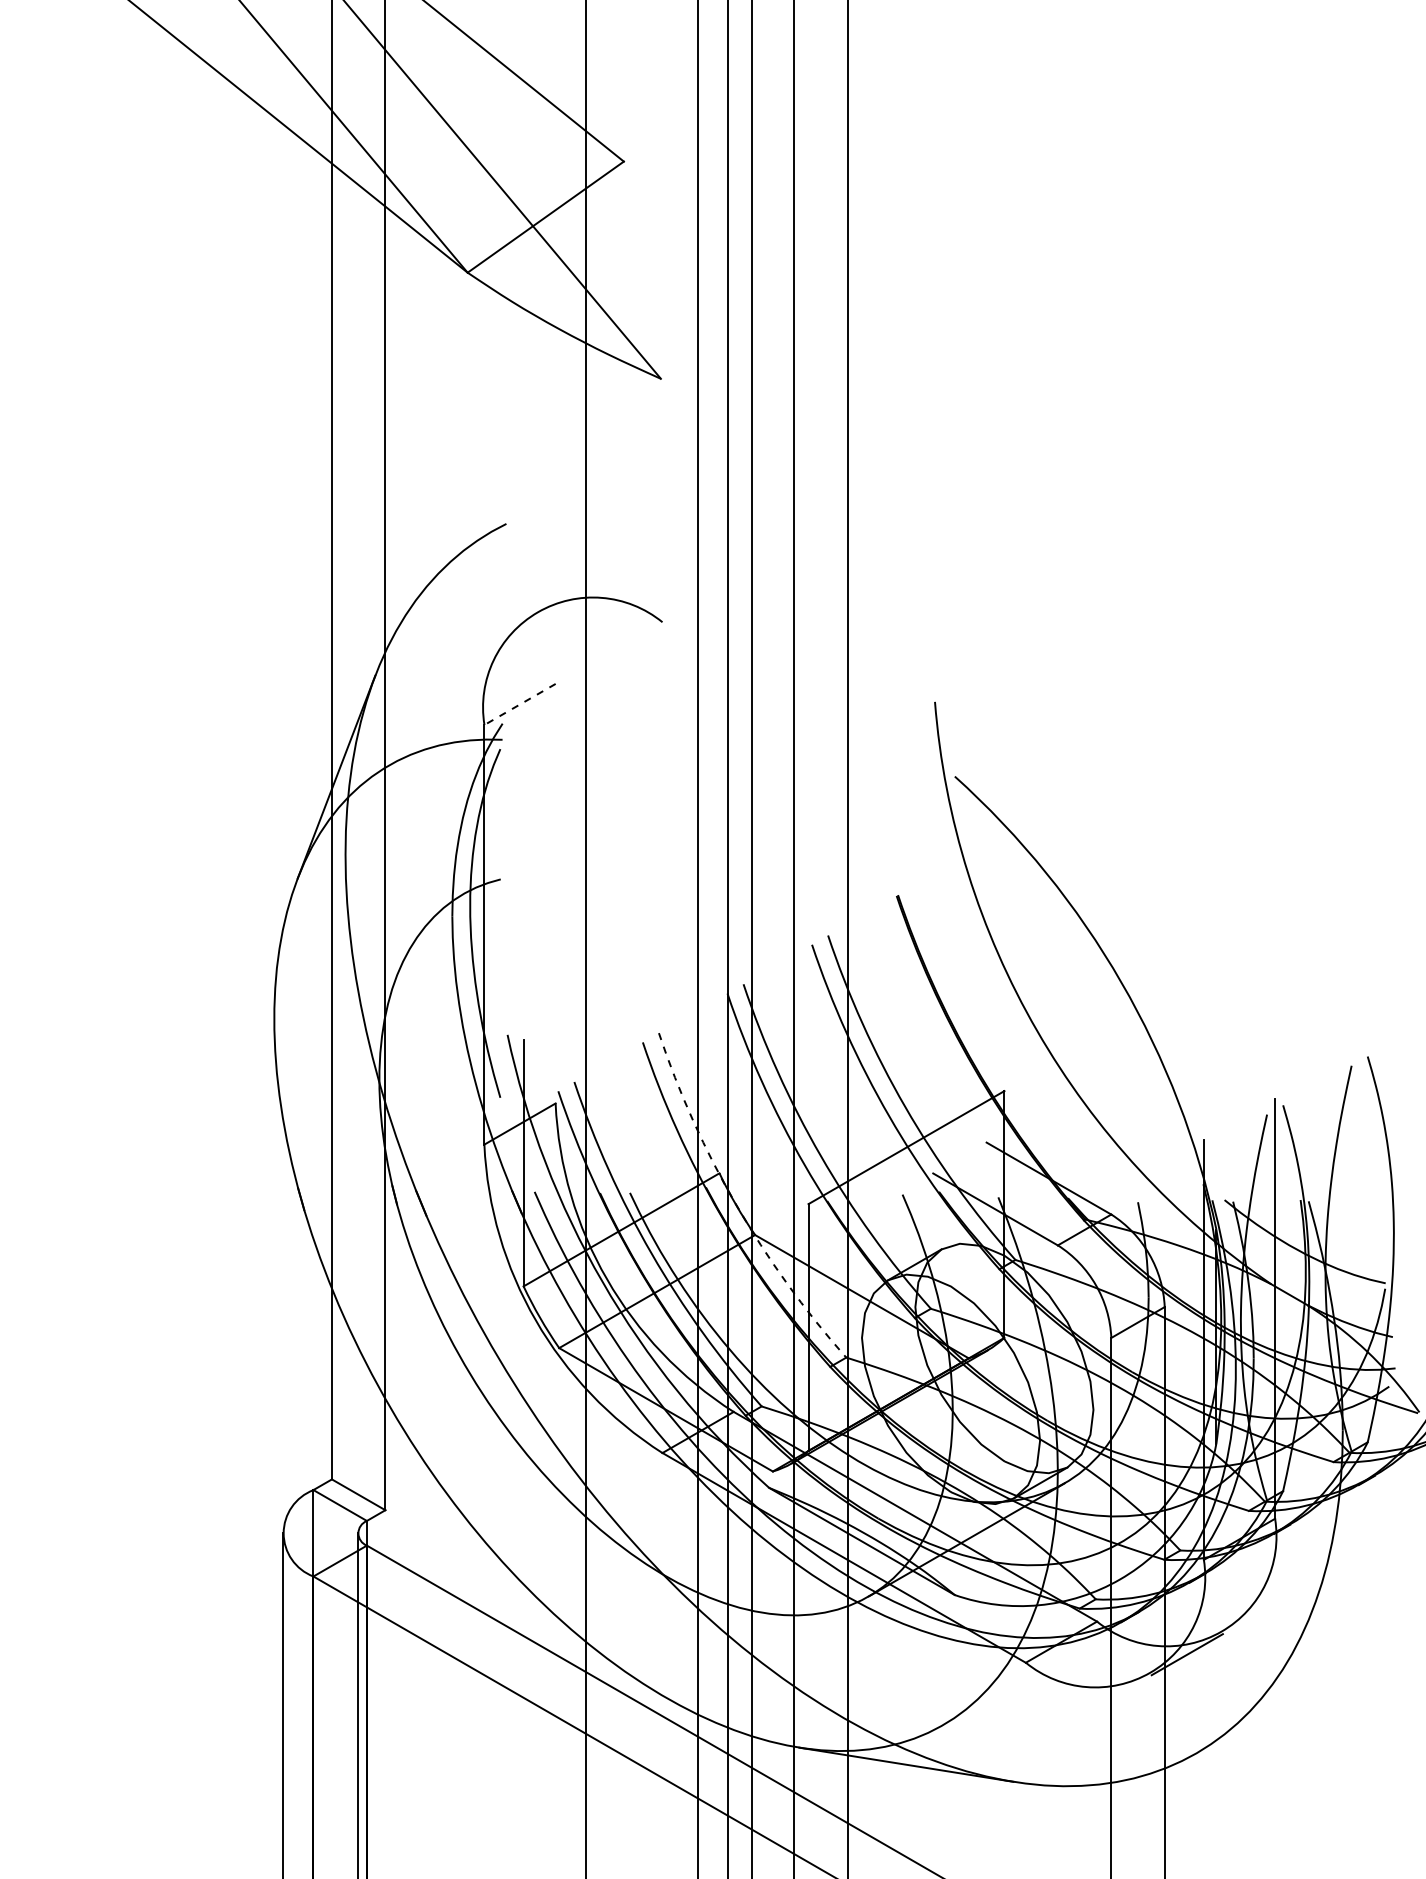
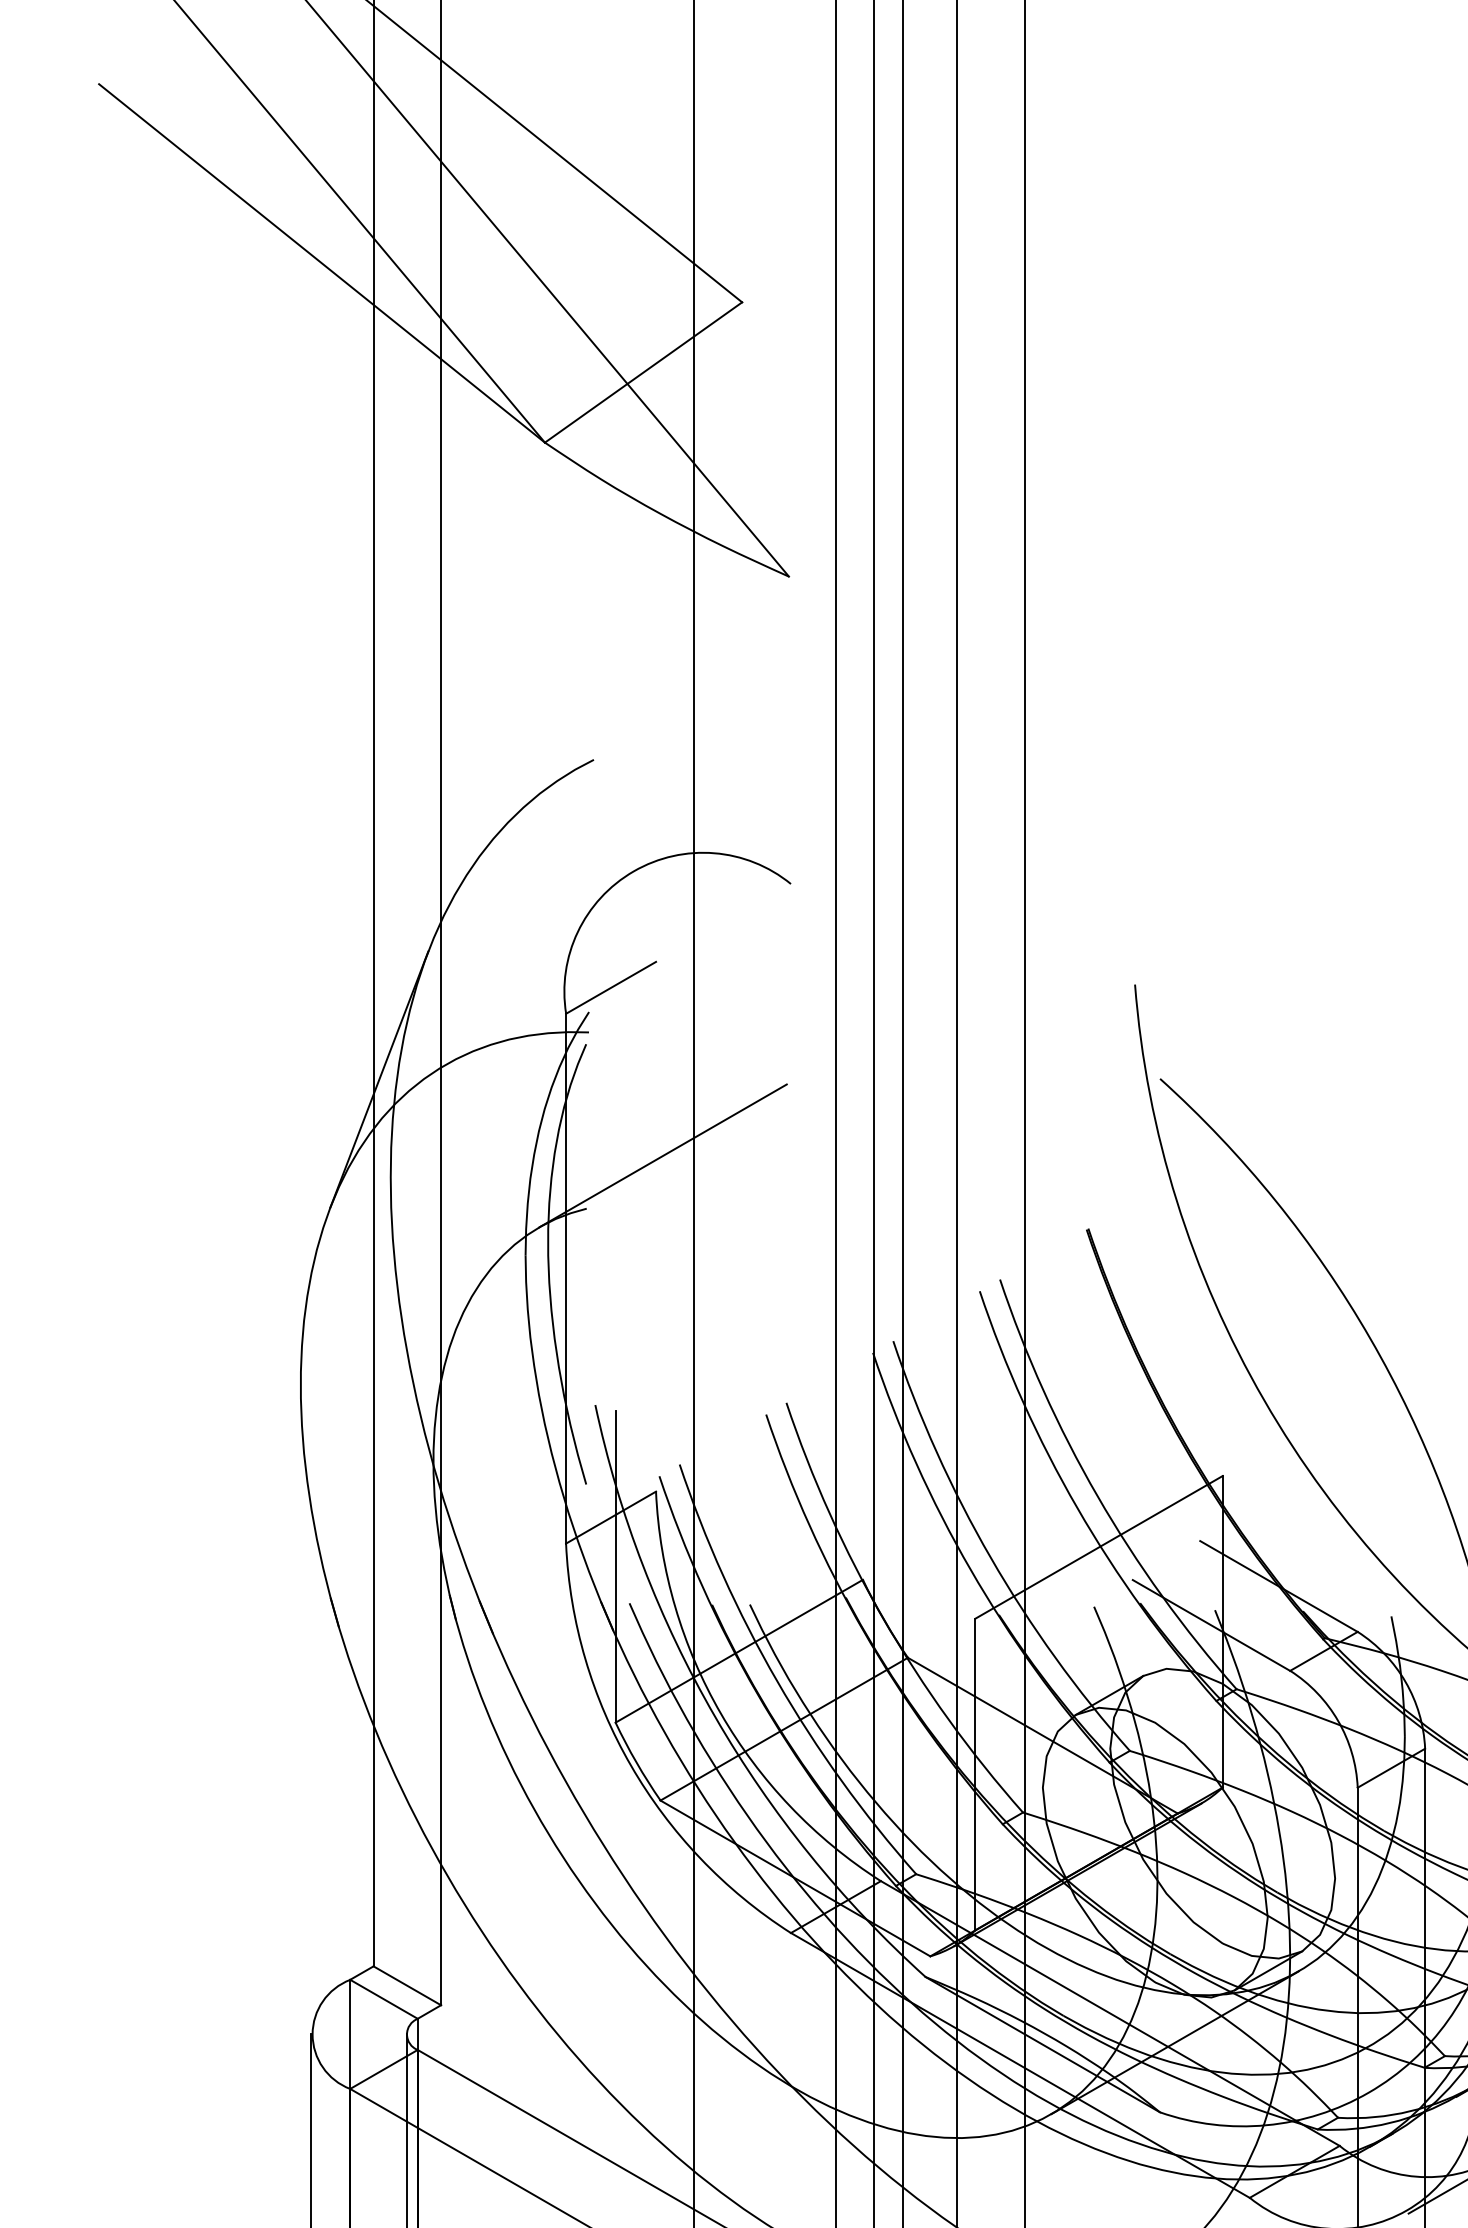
line: (519, 704) -> (610, 987), dashed -> solid
line: (561, 837) -> (663, 1155), added
arc: (736, 1204) -> (884, 1619), dashed -> solid

